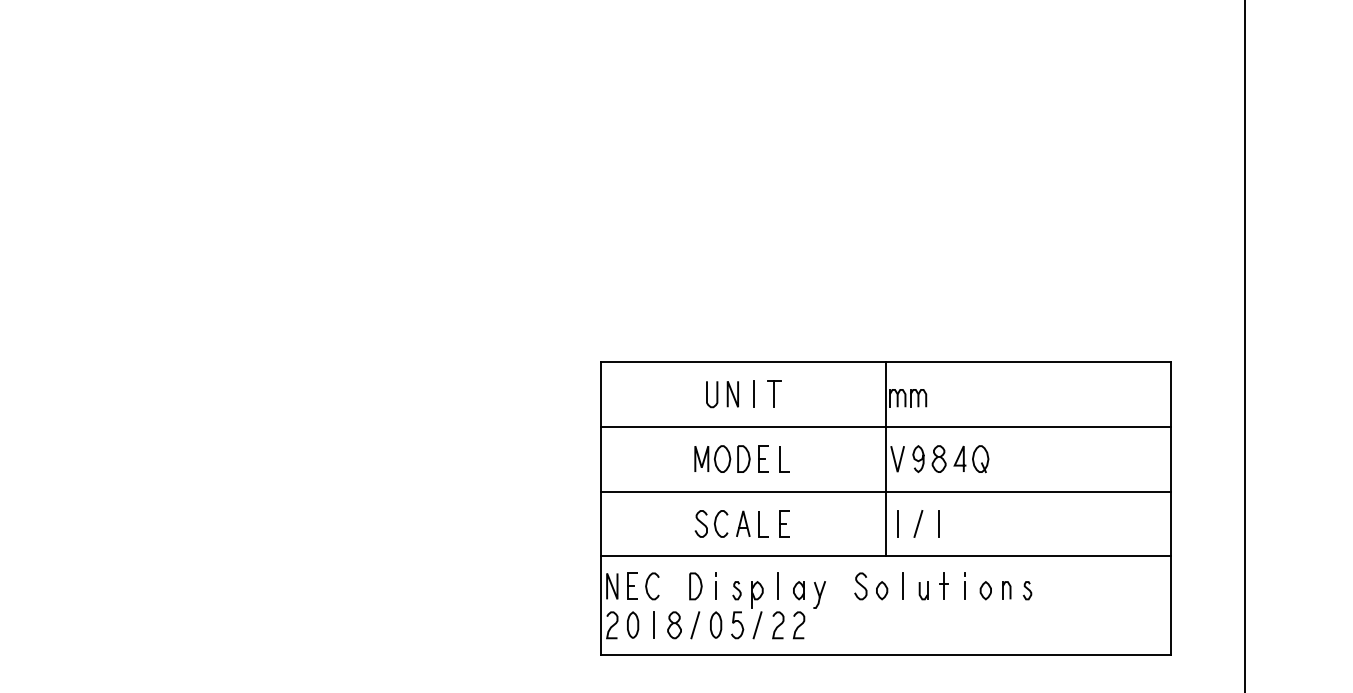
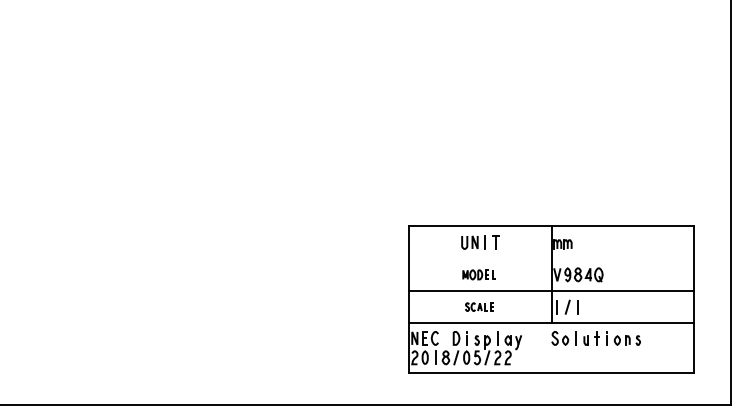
line: (885, 426) -> (551, 258), removed
part: (741, 458) -> (479, 274), size x0.7
part: (741, 522) -> (479, 306), size x0.6
part: (941, 586) -> (595, 338), moved

